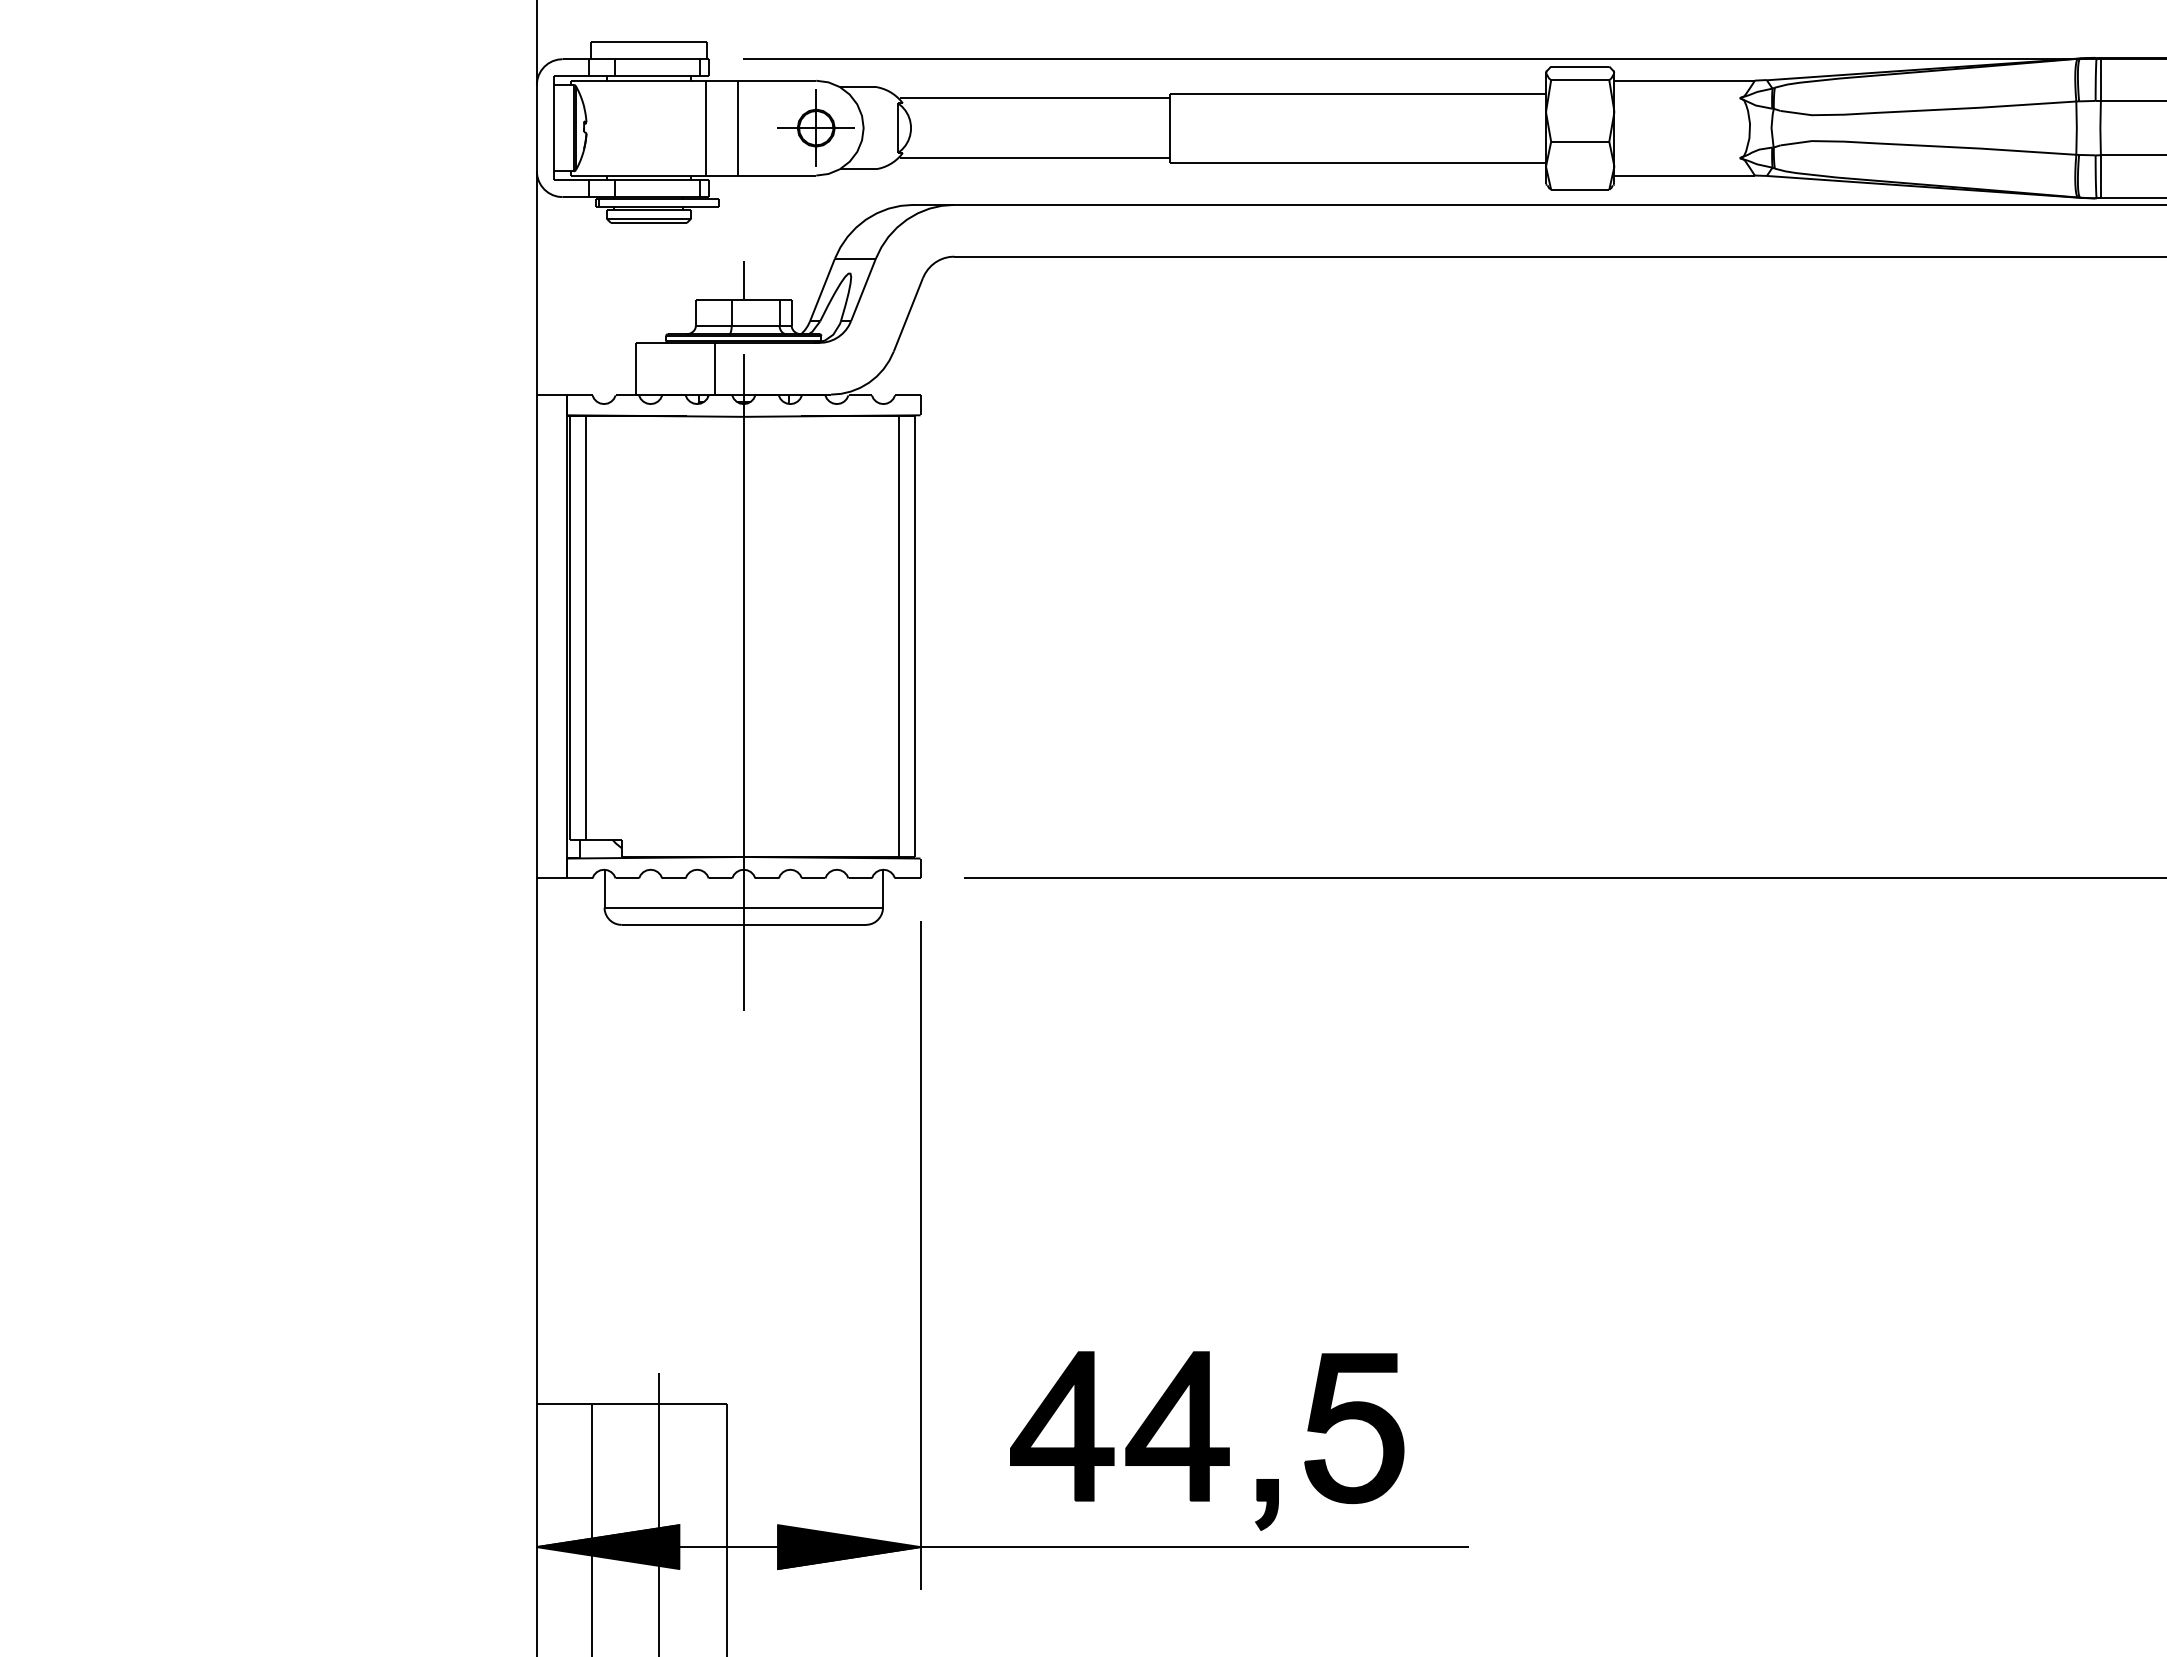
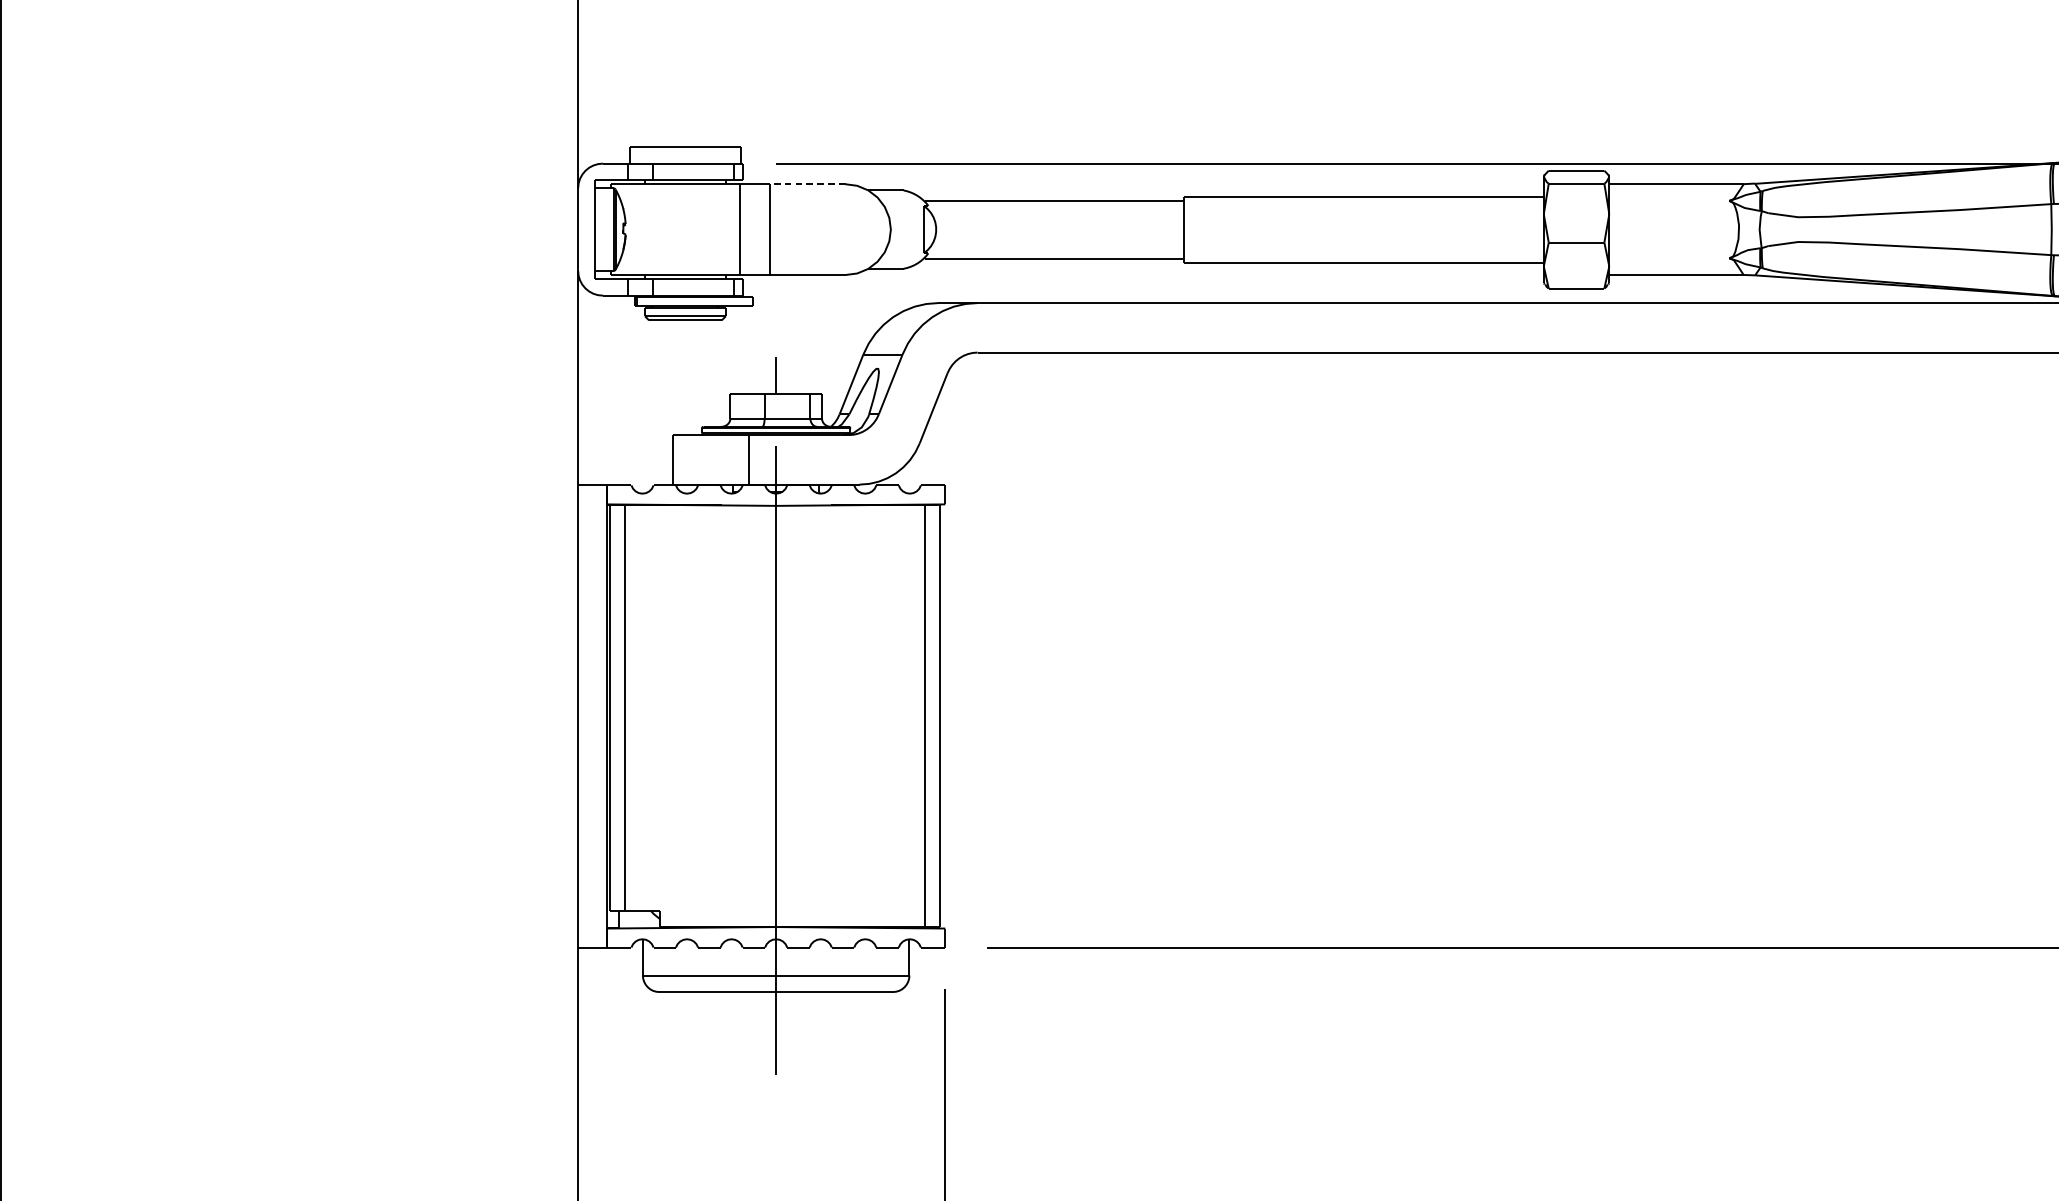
line: (776, 80) -> (807, 184), solid -> dashed
part: (815, 127) -> (844, 229), removed

